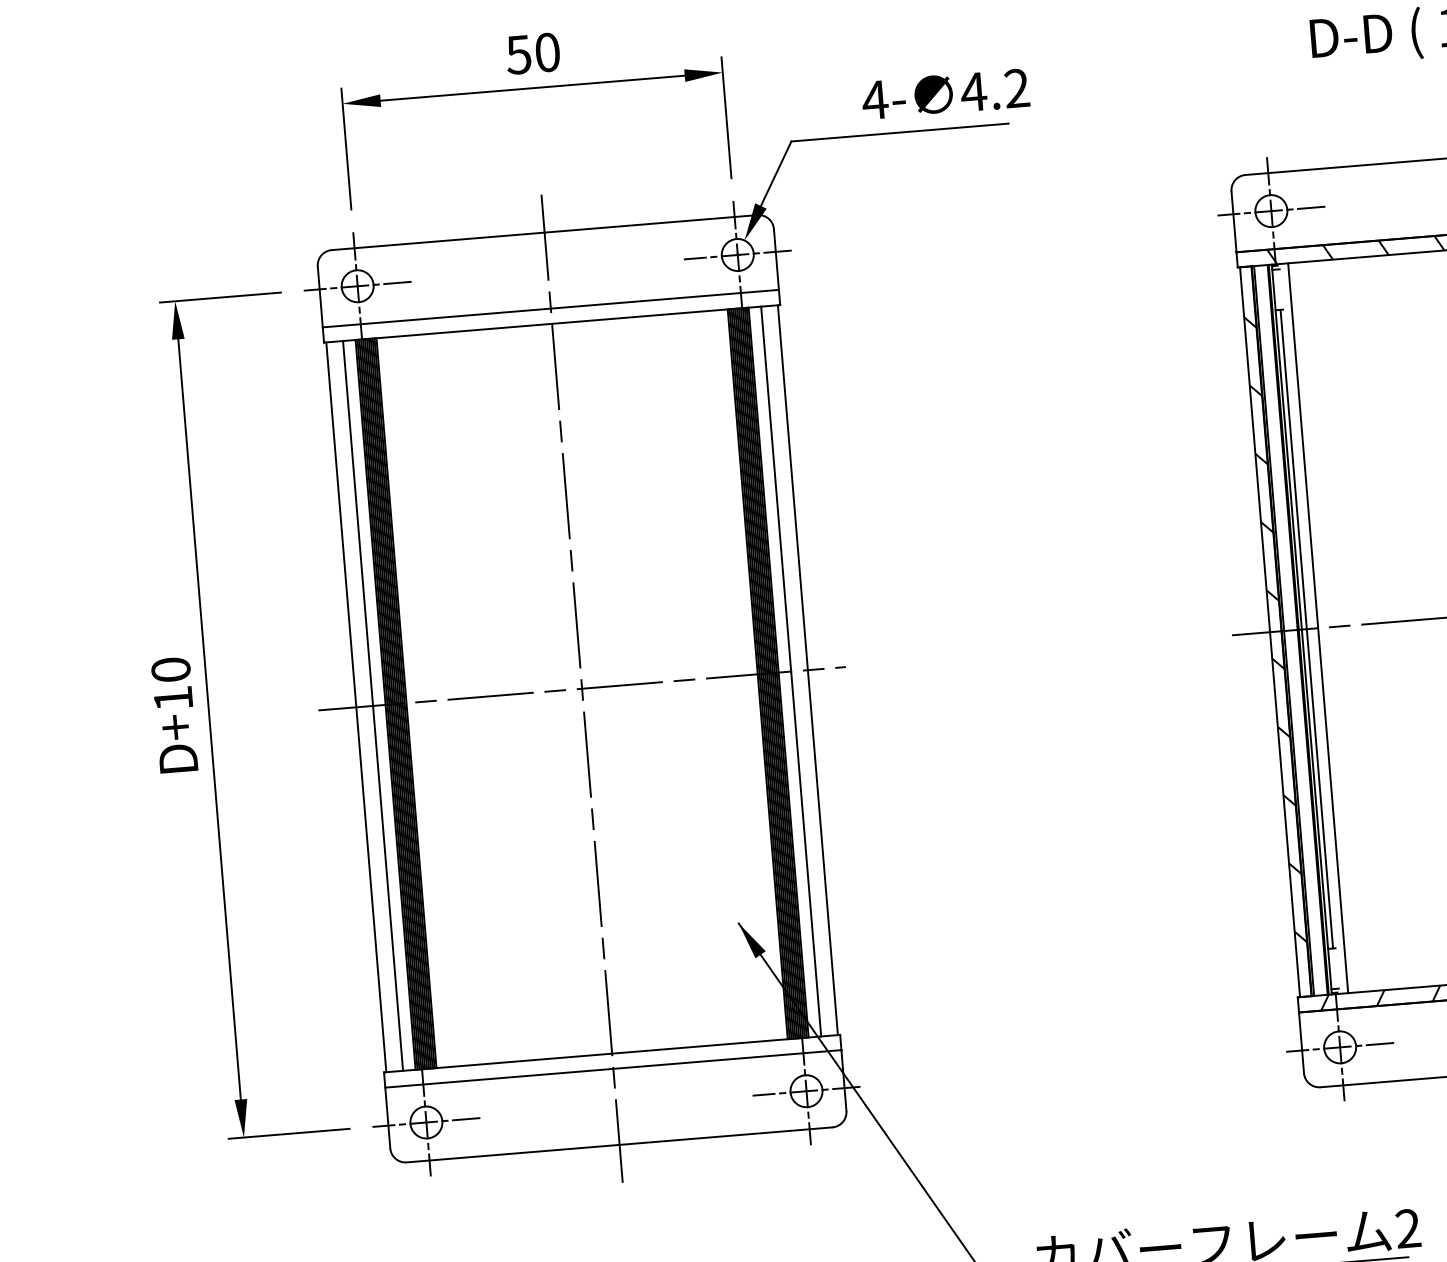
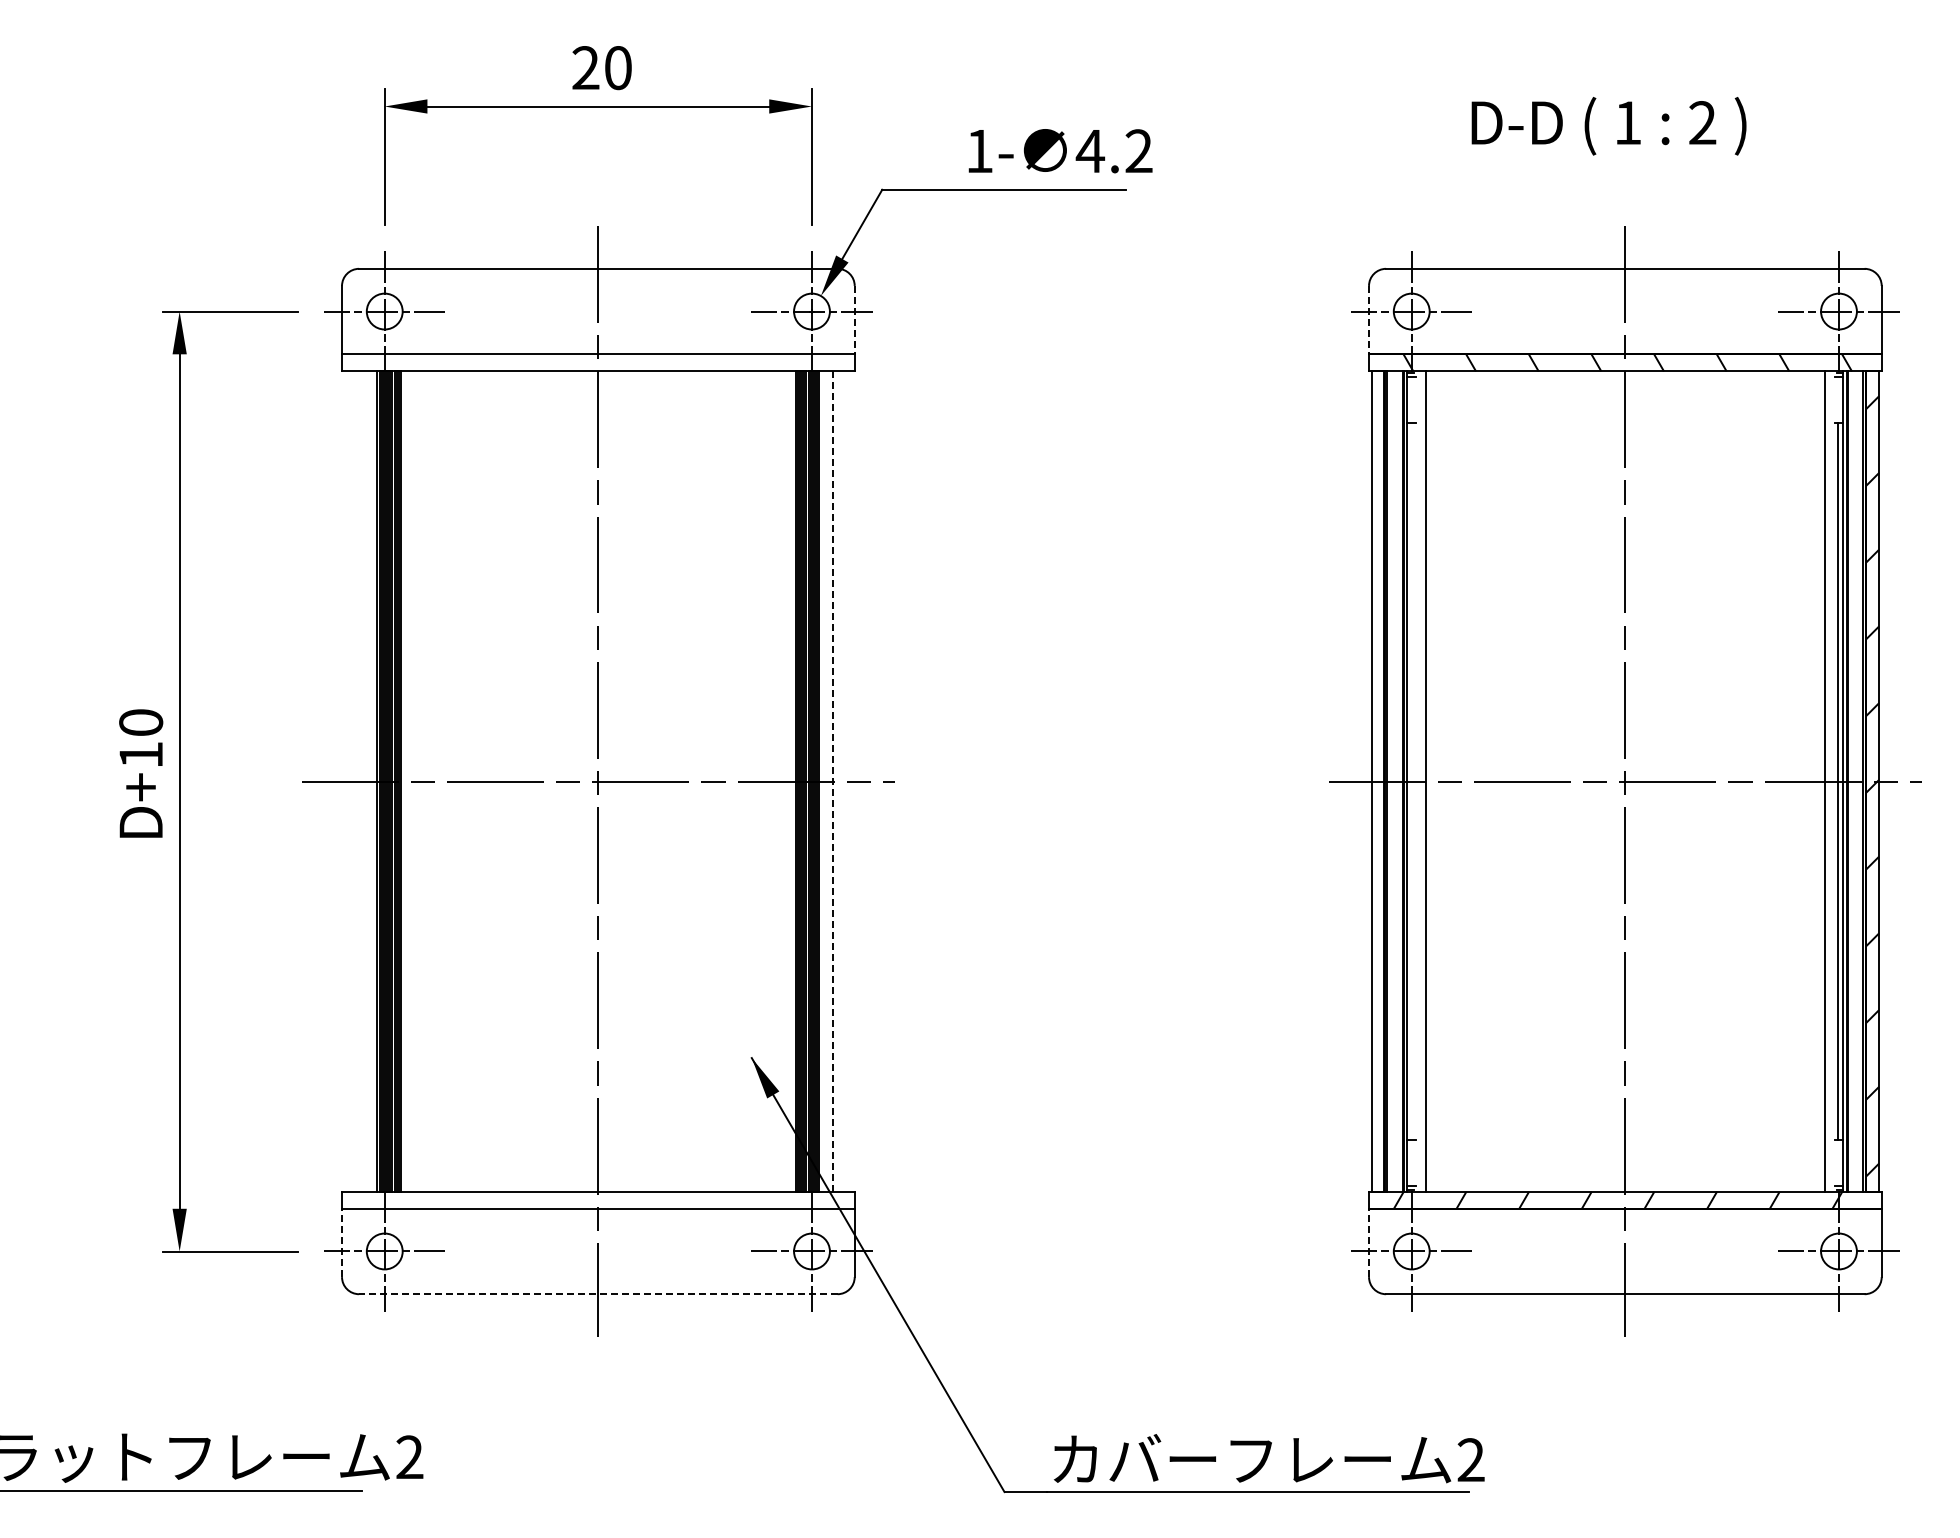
text: (518, 55) -> (585, 68), 50 -> 20
text: (875, 100) -> (979, 151), 4- -> 1-
line: (1234, 222) -> (1369, 320), solid -> dashed
line: (776, 259) -> (854, 320), solid -> dashed
hatch: (1275, 629) -> (1377, 778), removed
line: (1306, 629) -> (1412, 781), removed
line: (808, 670) -> (852, 781), removed
line: (791, 671) -> (833, 781), solid -> dashed
line: (373, 705) -> (363, 781), removed
line: (356, 707) -> (344, 781), removed
line: (1301, 1042) -> (1369, 1242), solid -> dashed
line: (388, 1117) -> (342, 1242), solid -> dashed
line: (618, 1145) -> (597, 1294), solid -> dashed

